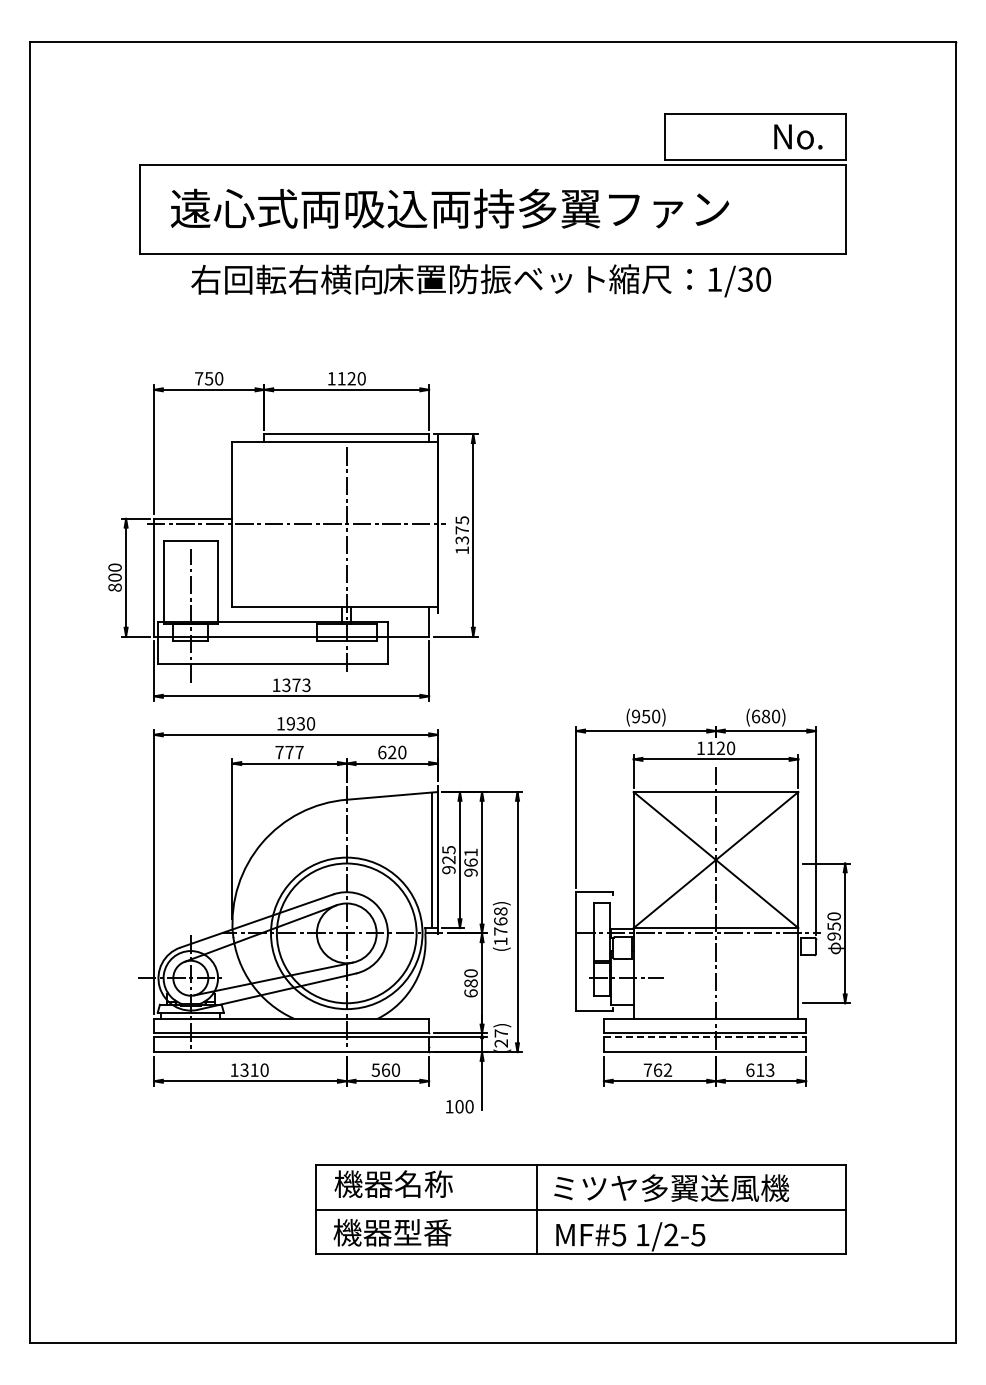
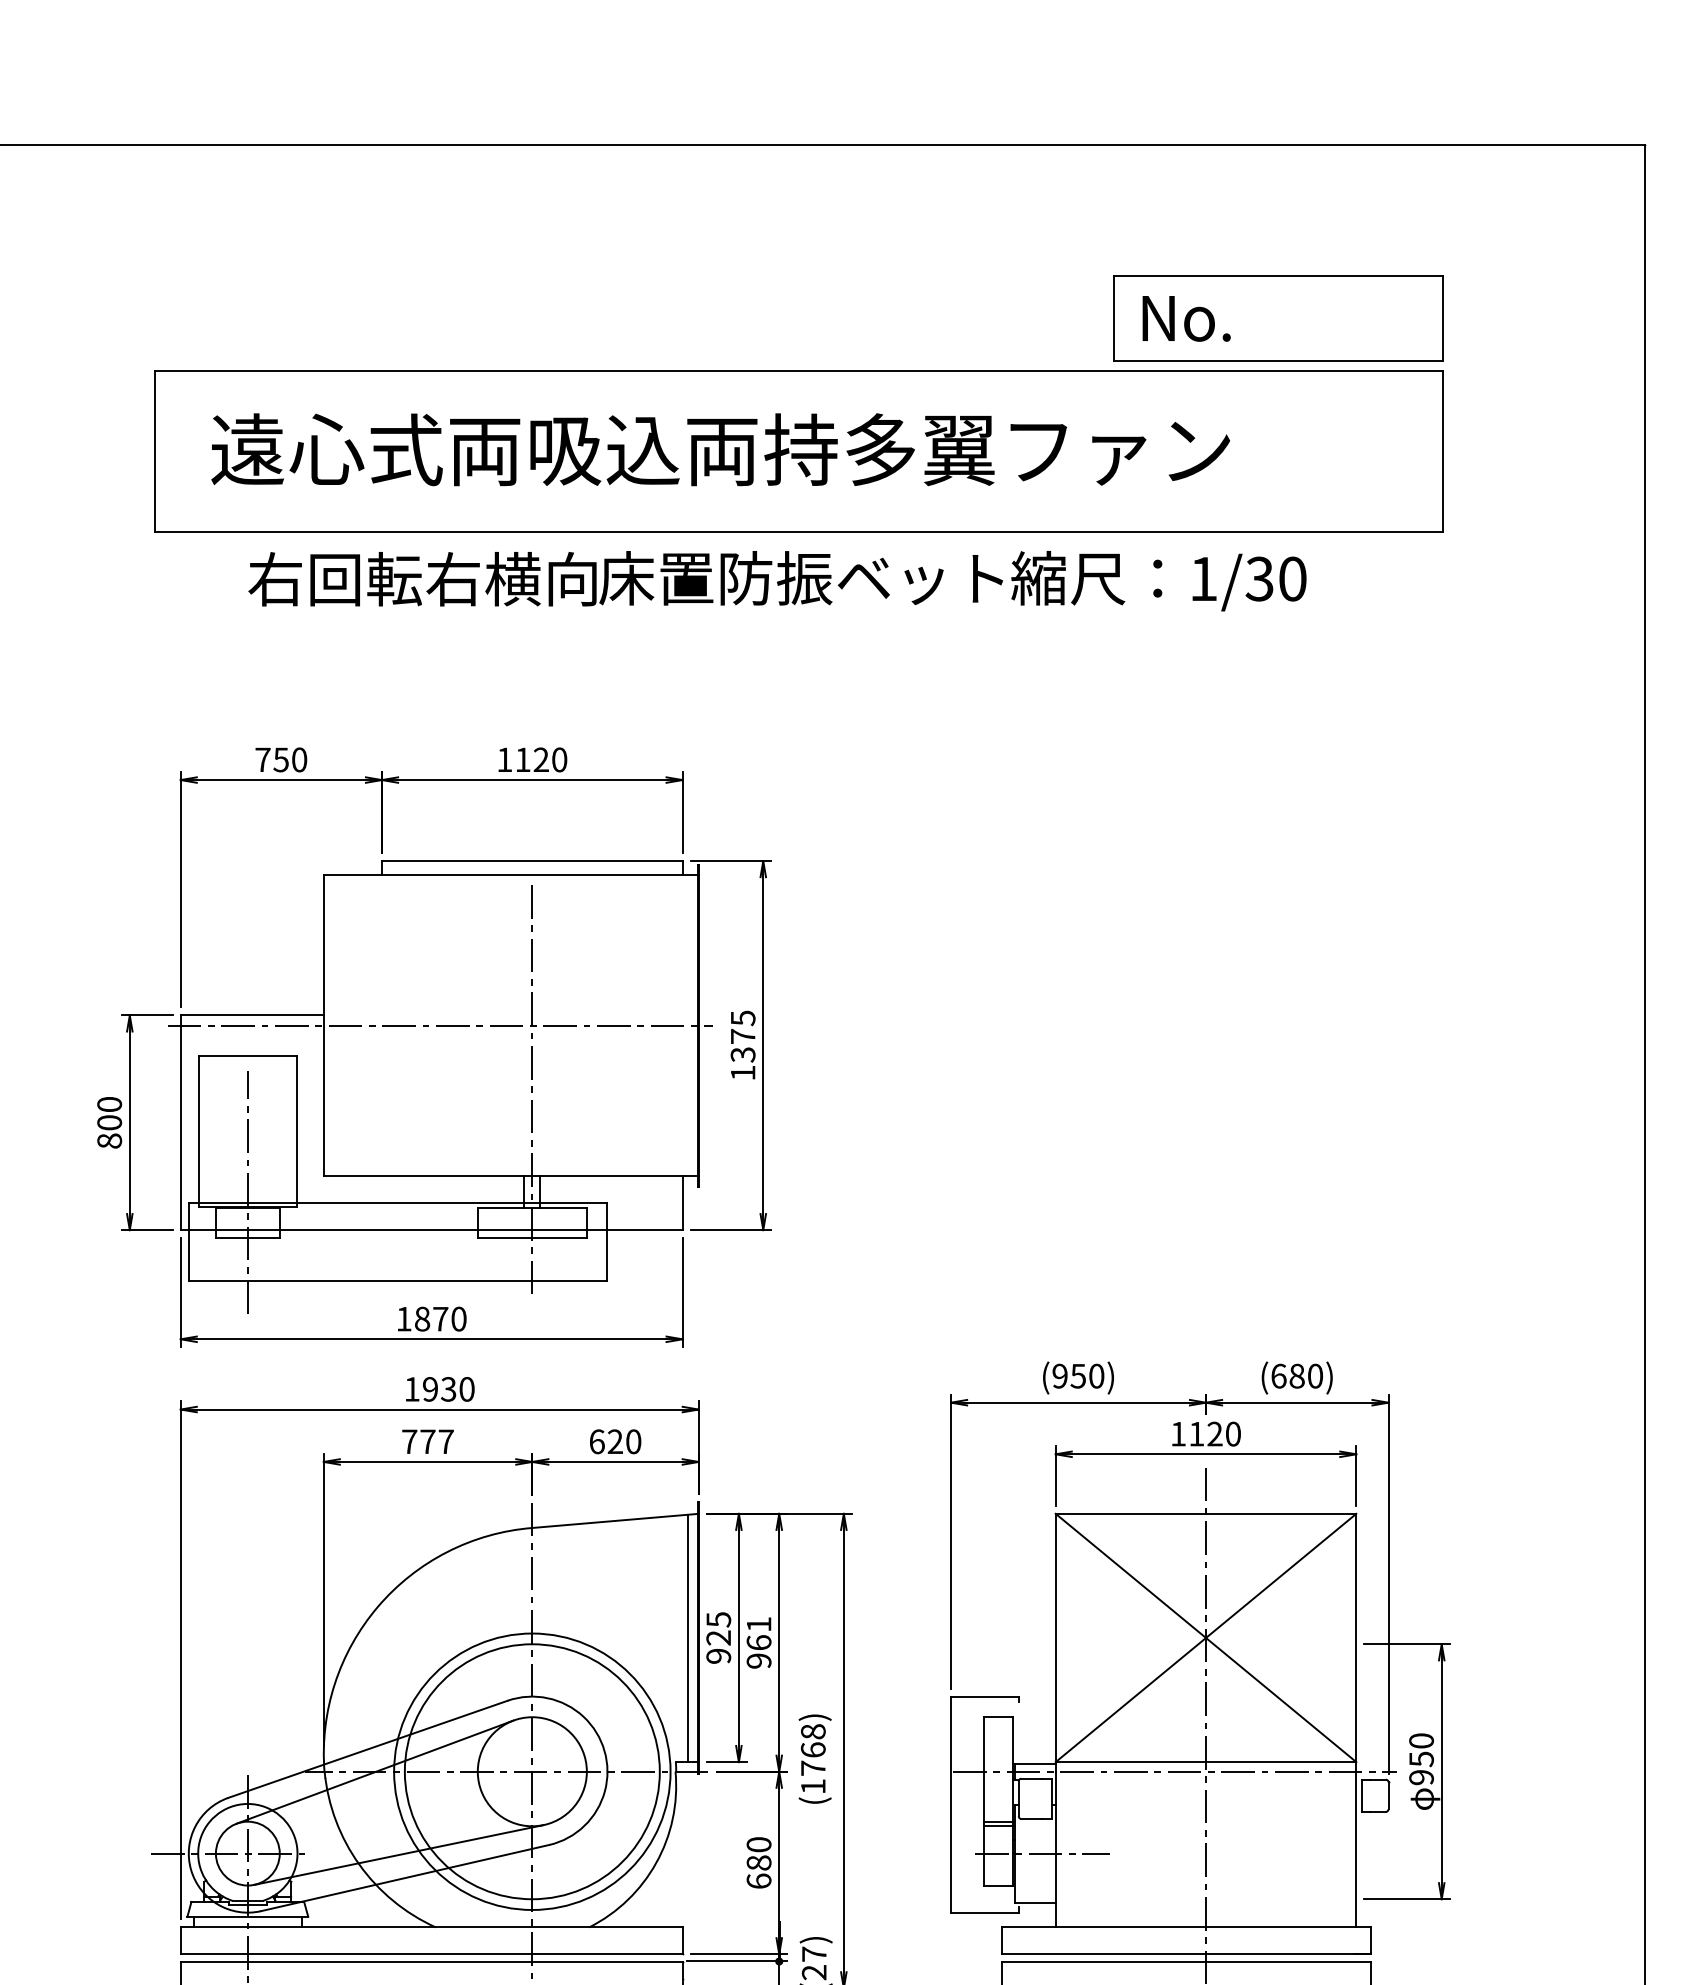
text: (798, 136) -> (1186, 317), moved
text: (296, 684) -> (440, 1317), 1373 -> 1870
line: (705, 1037) -> (1186, 1961), dashed -> solid

